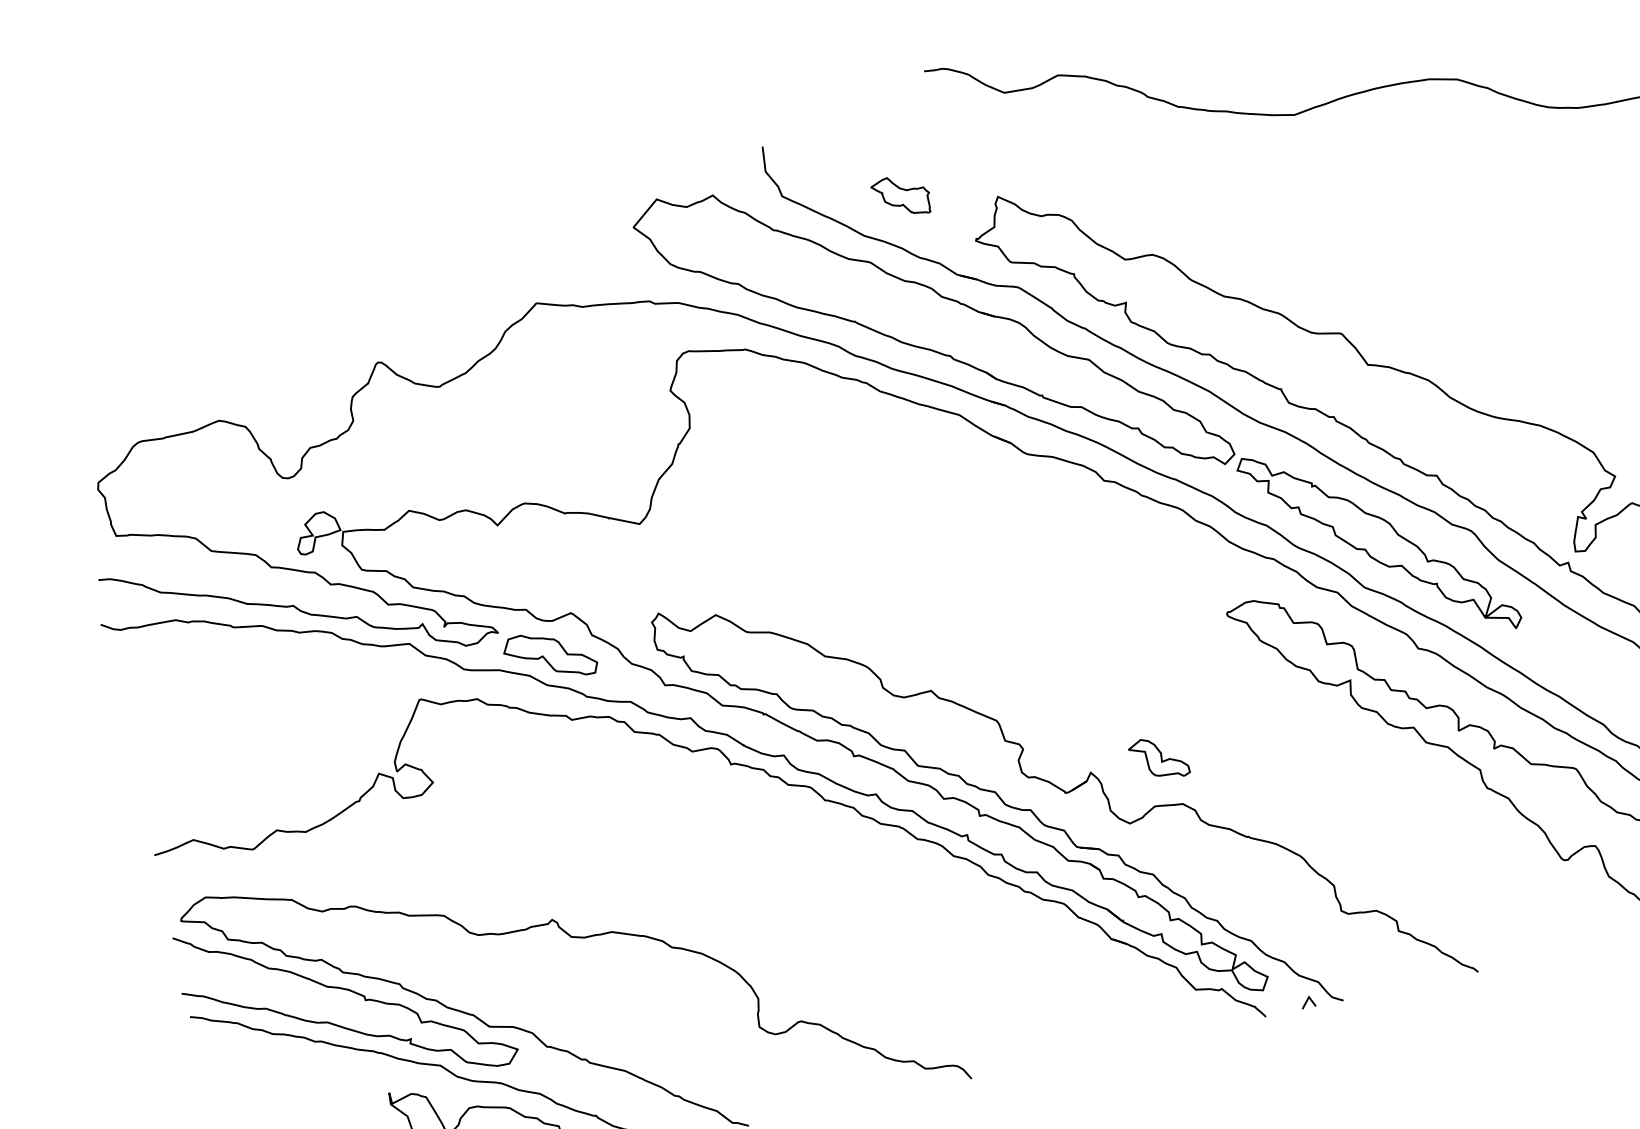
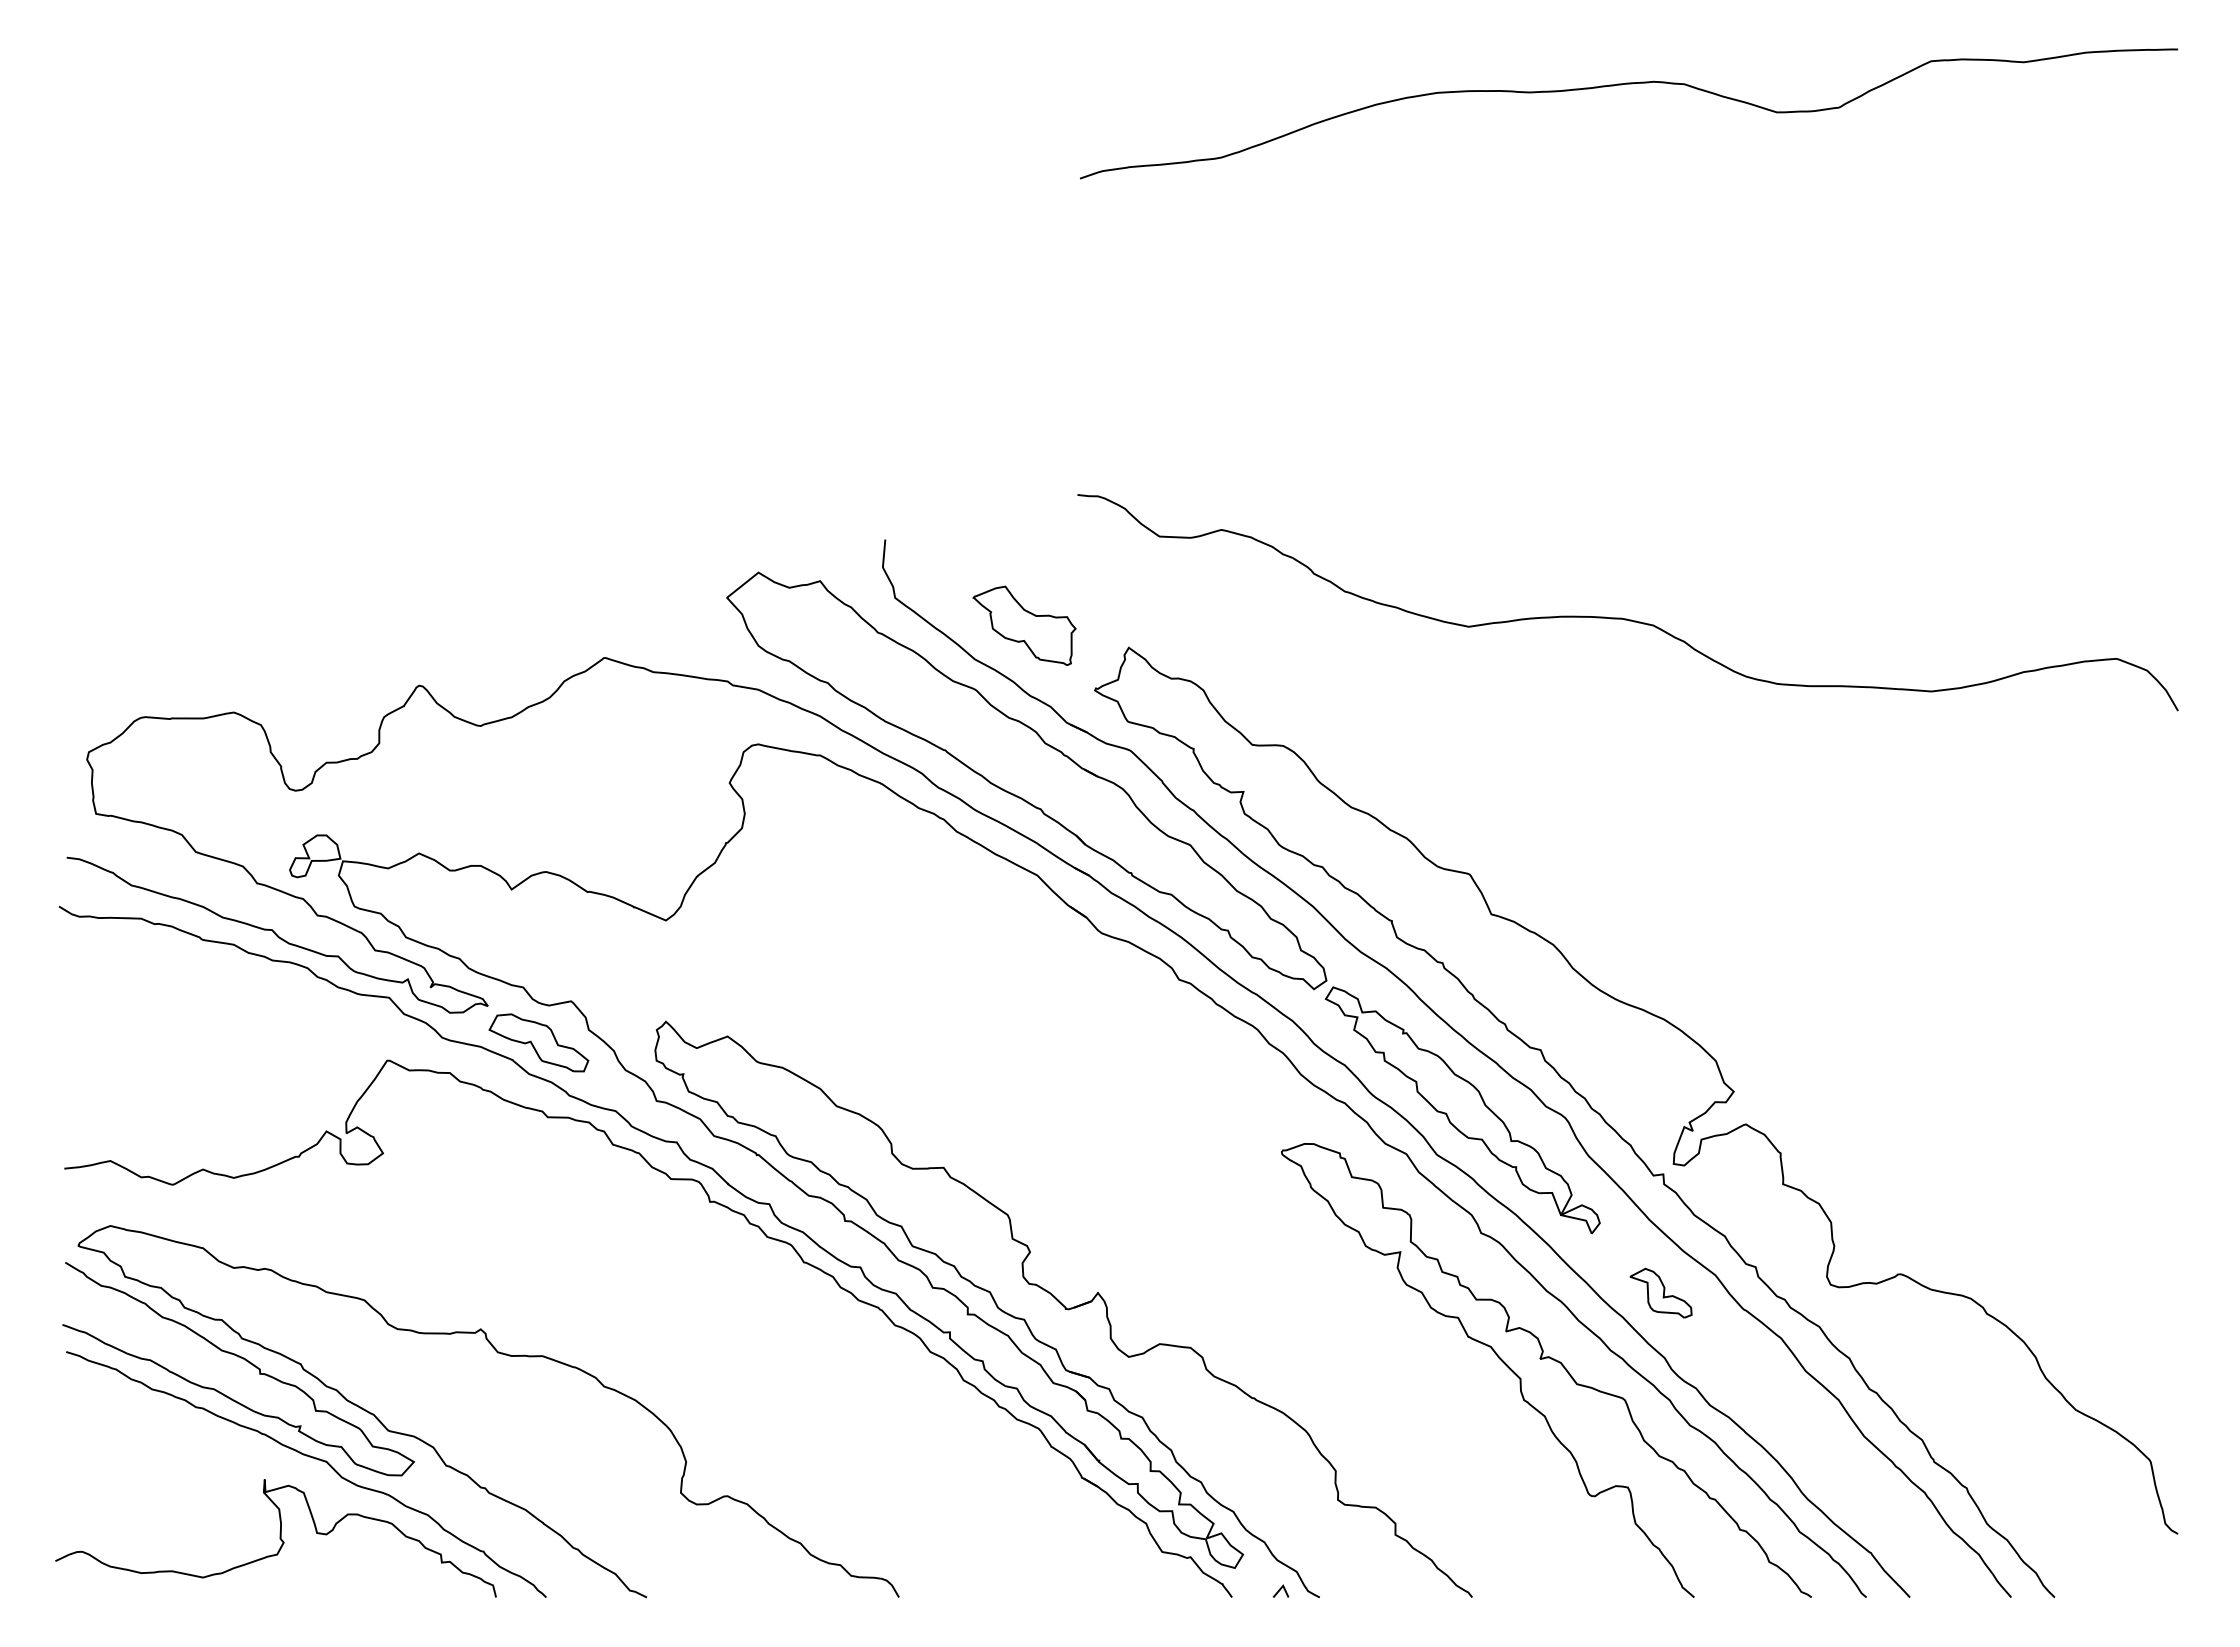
part: (901, 196) -> (1024, 625), size x1.67
part: (1158, 758) -> (1660, 1292), moved

